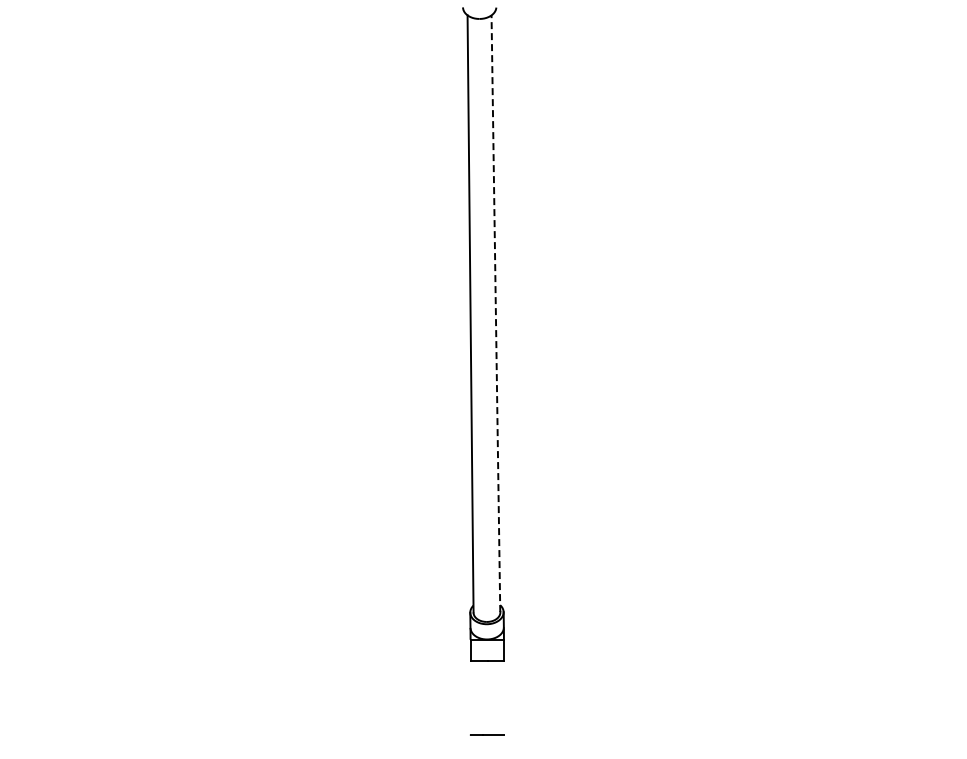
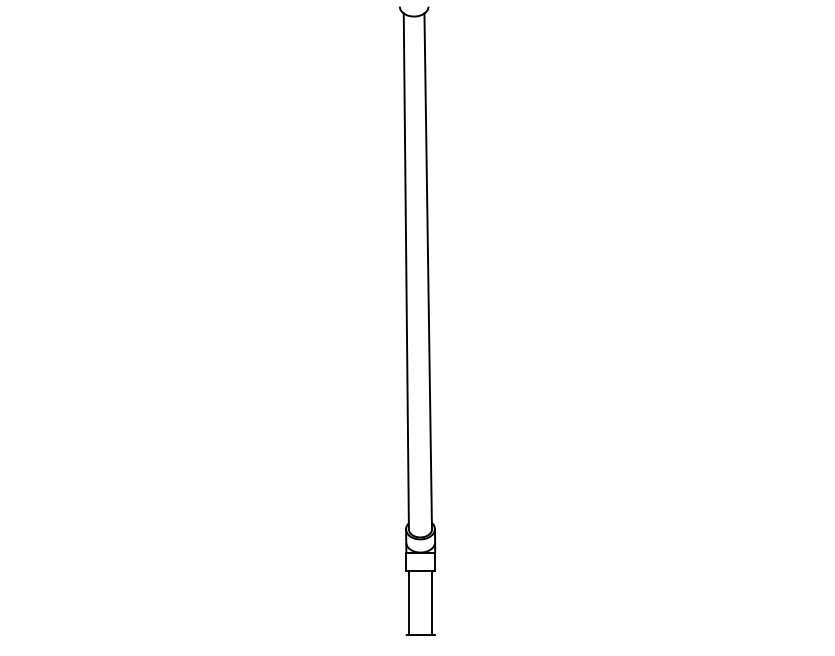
line: (495, 313) -> (427, 270), dashed -> solid
line: (473, 698) -> (408, 603), added
line: (500, 698) -> (432, 603), added

